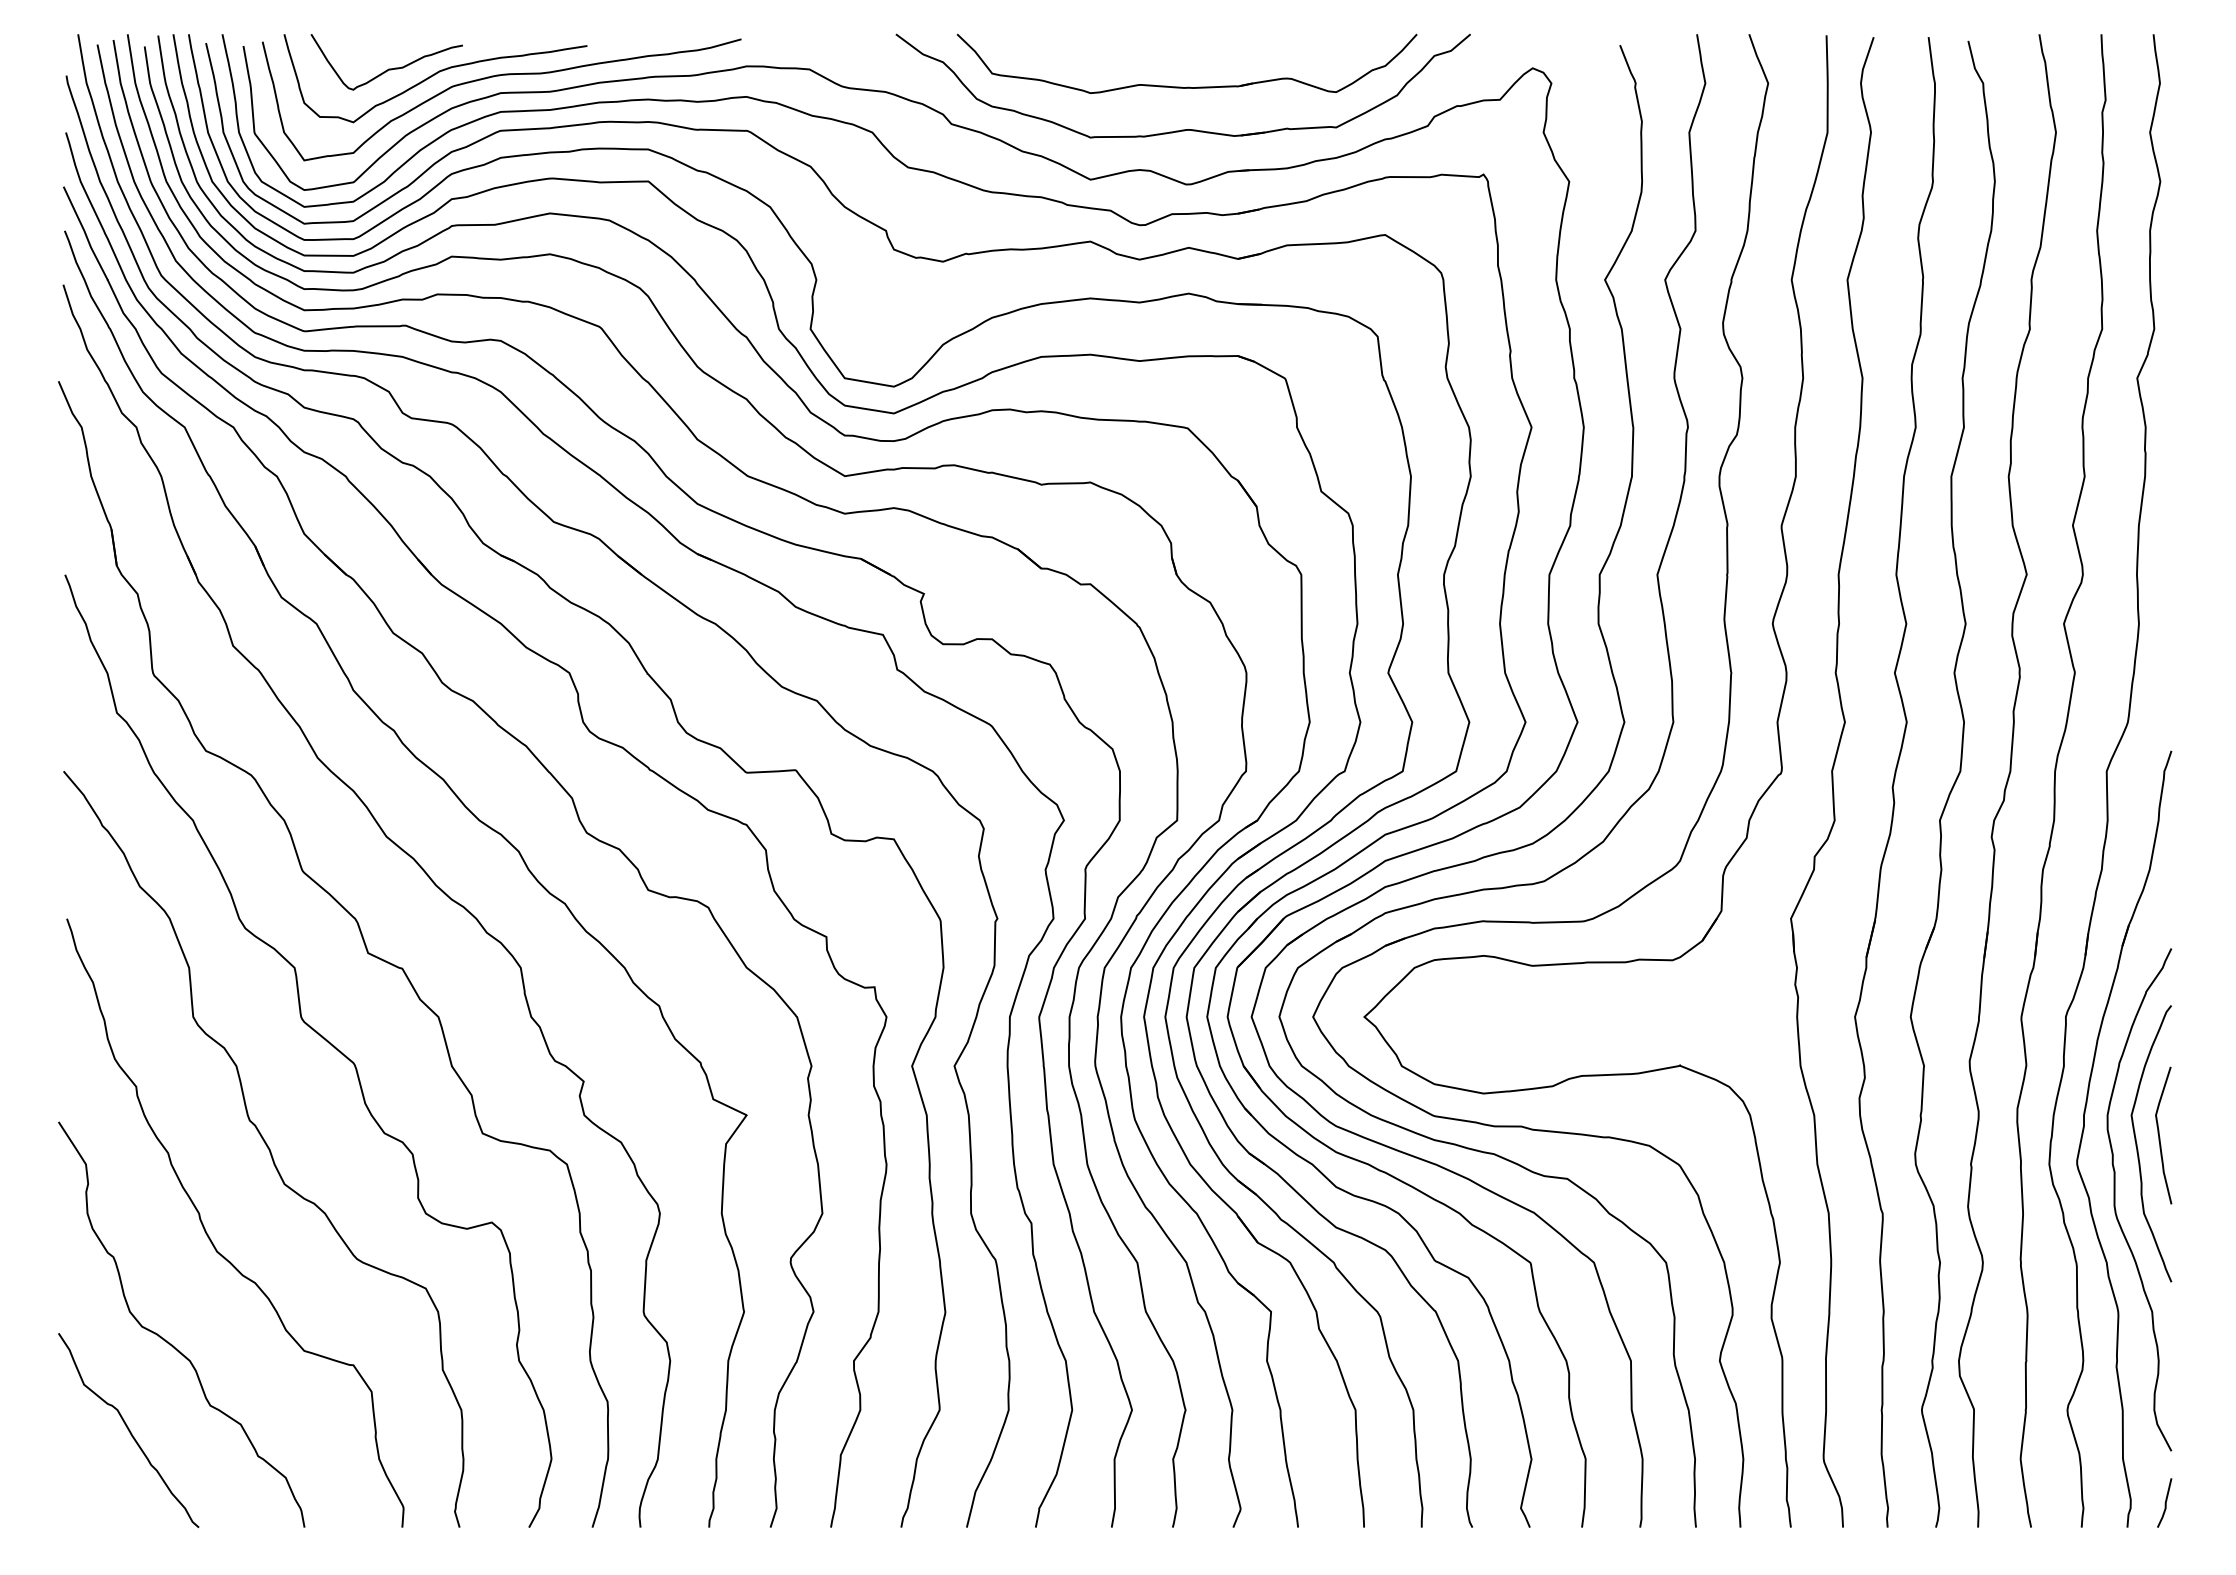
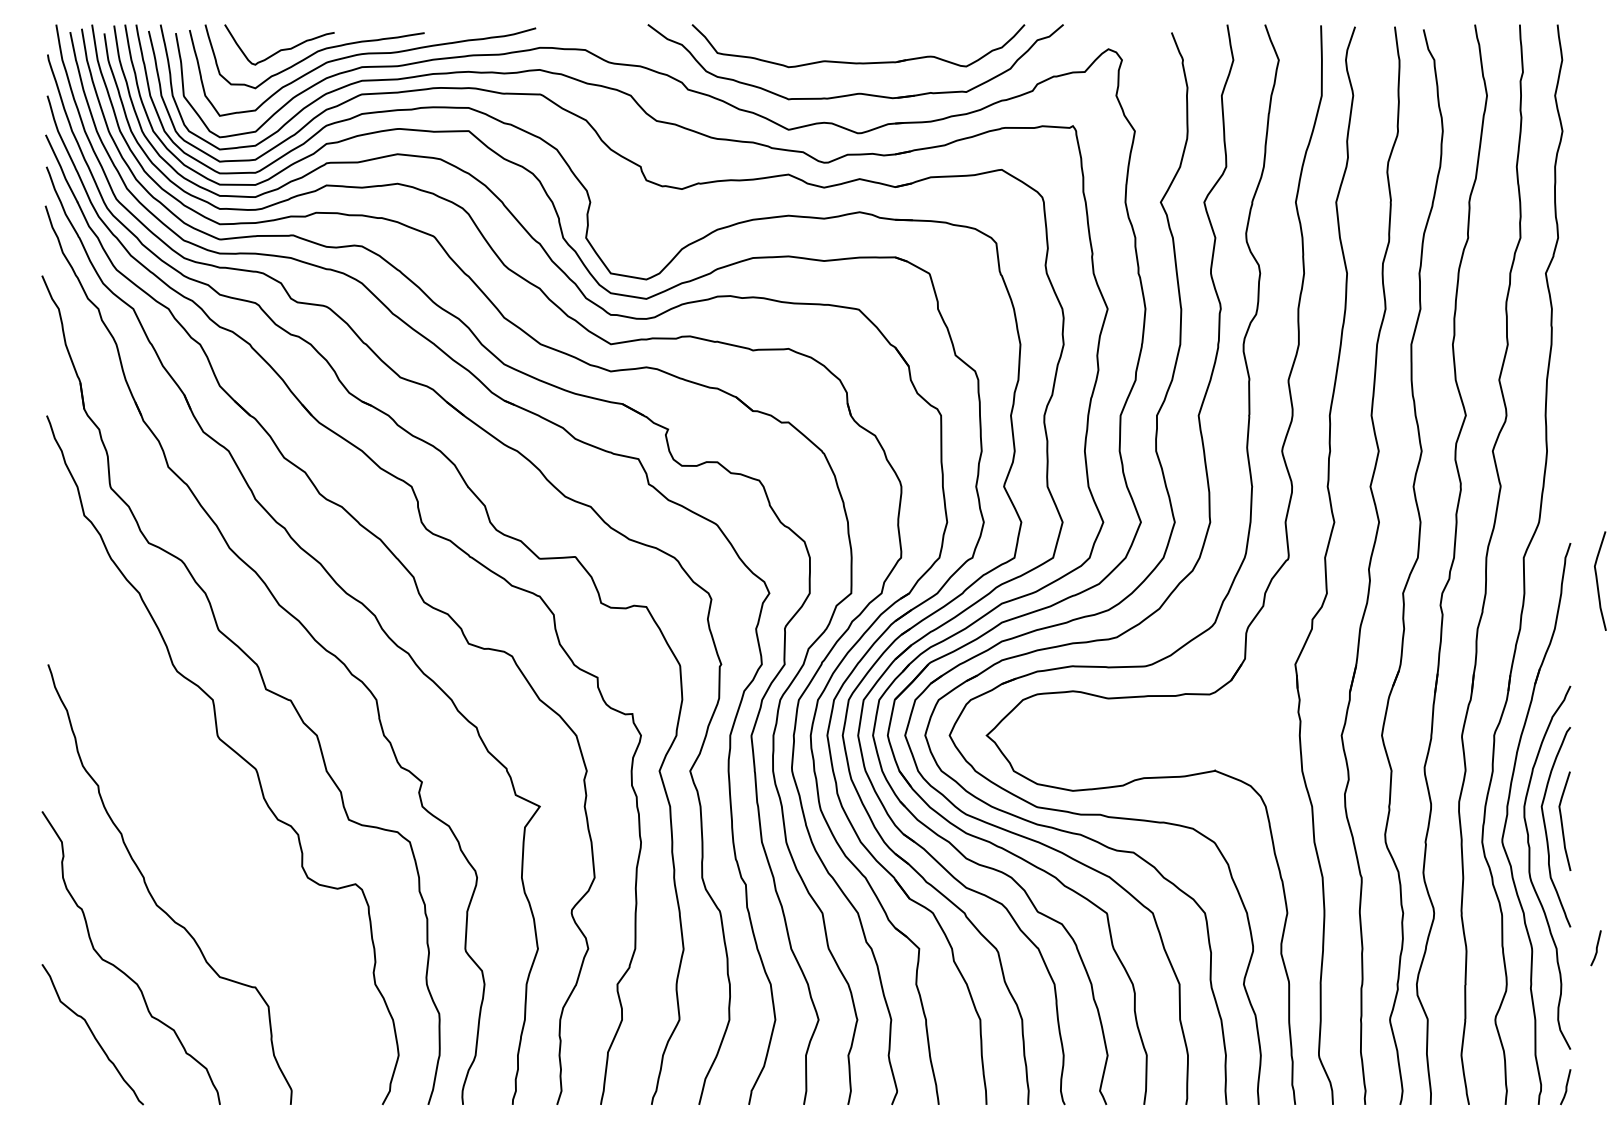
curve: (2209, 805) -> (1598, 582), added
curve: (267, 1148) -> (193, 830), removed
line: (2206, 1310) -> (1595, 947), added

